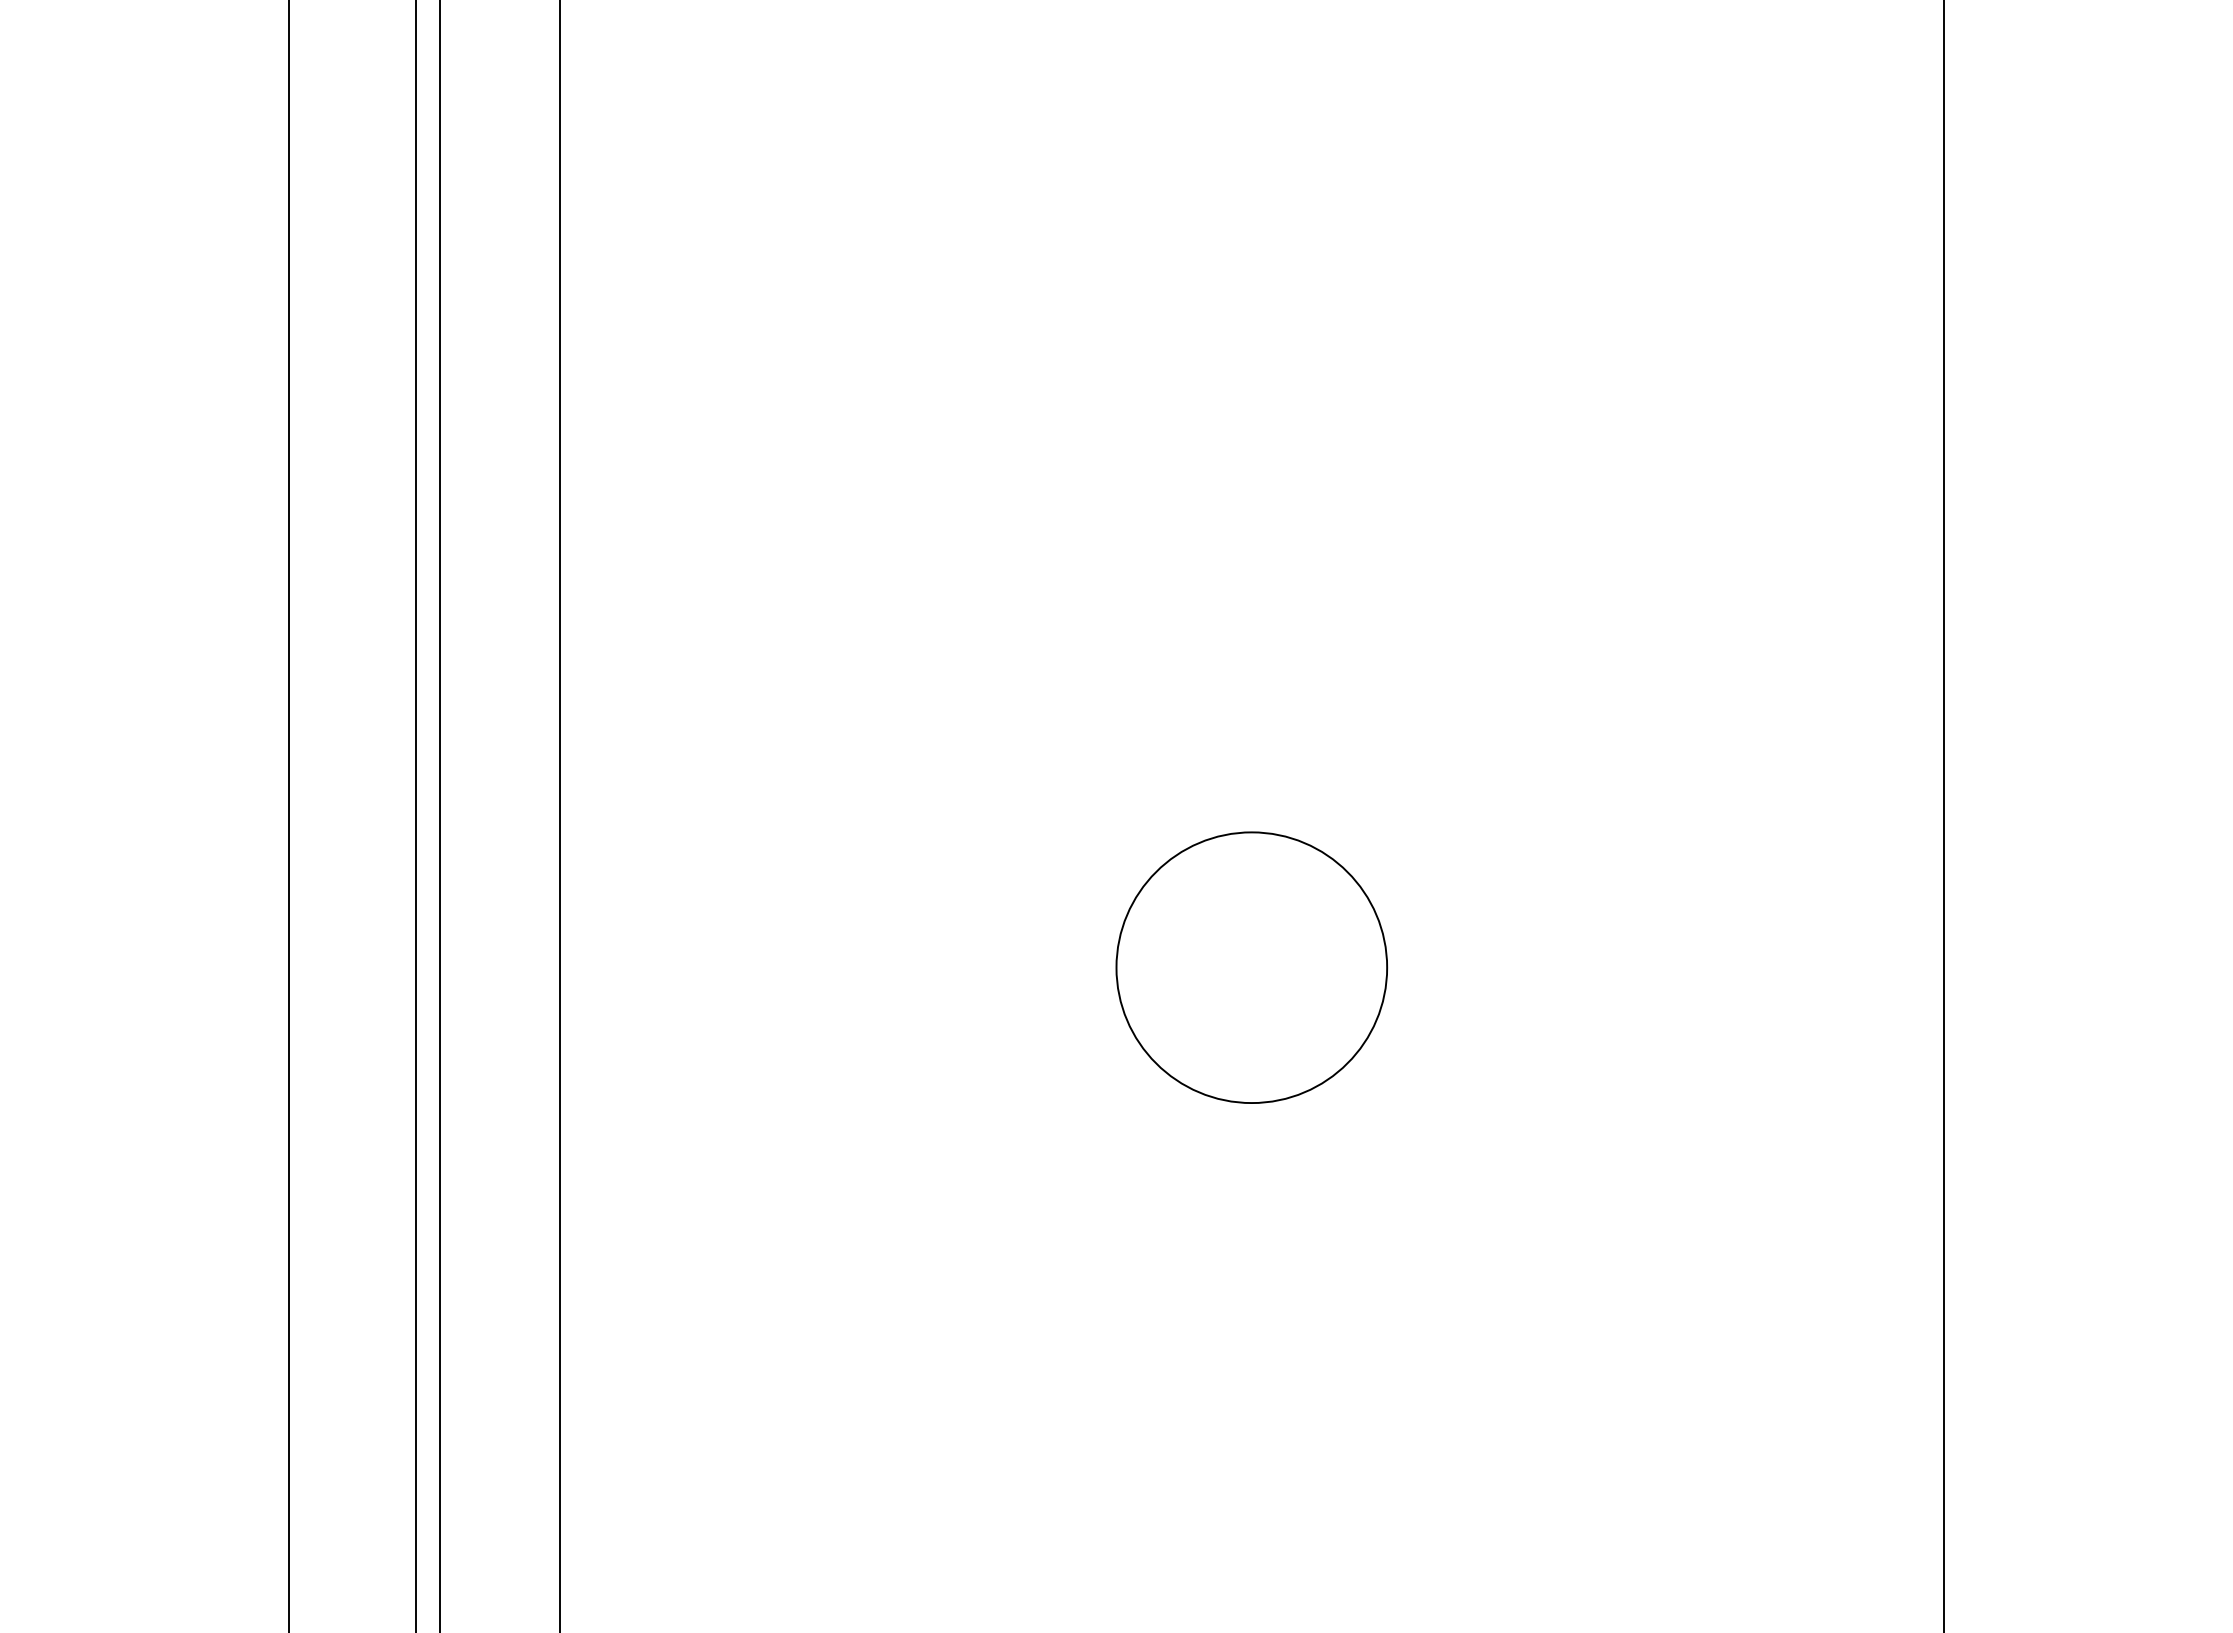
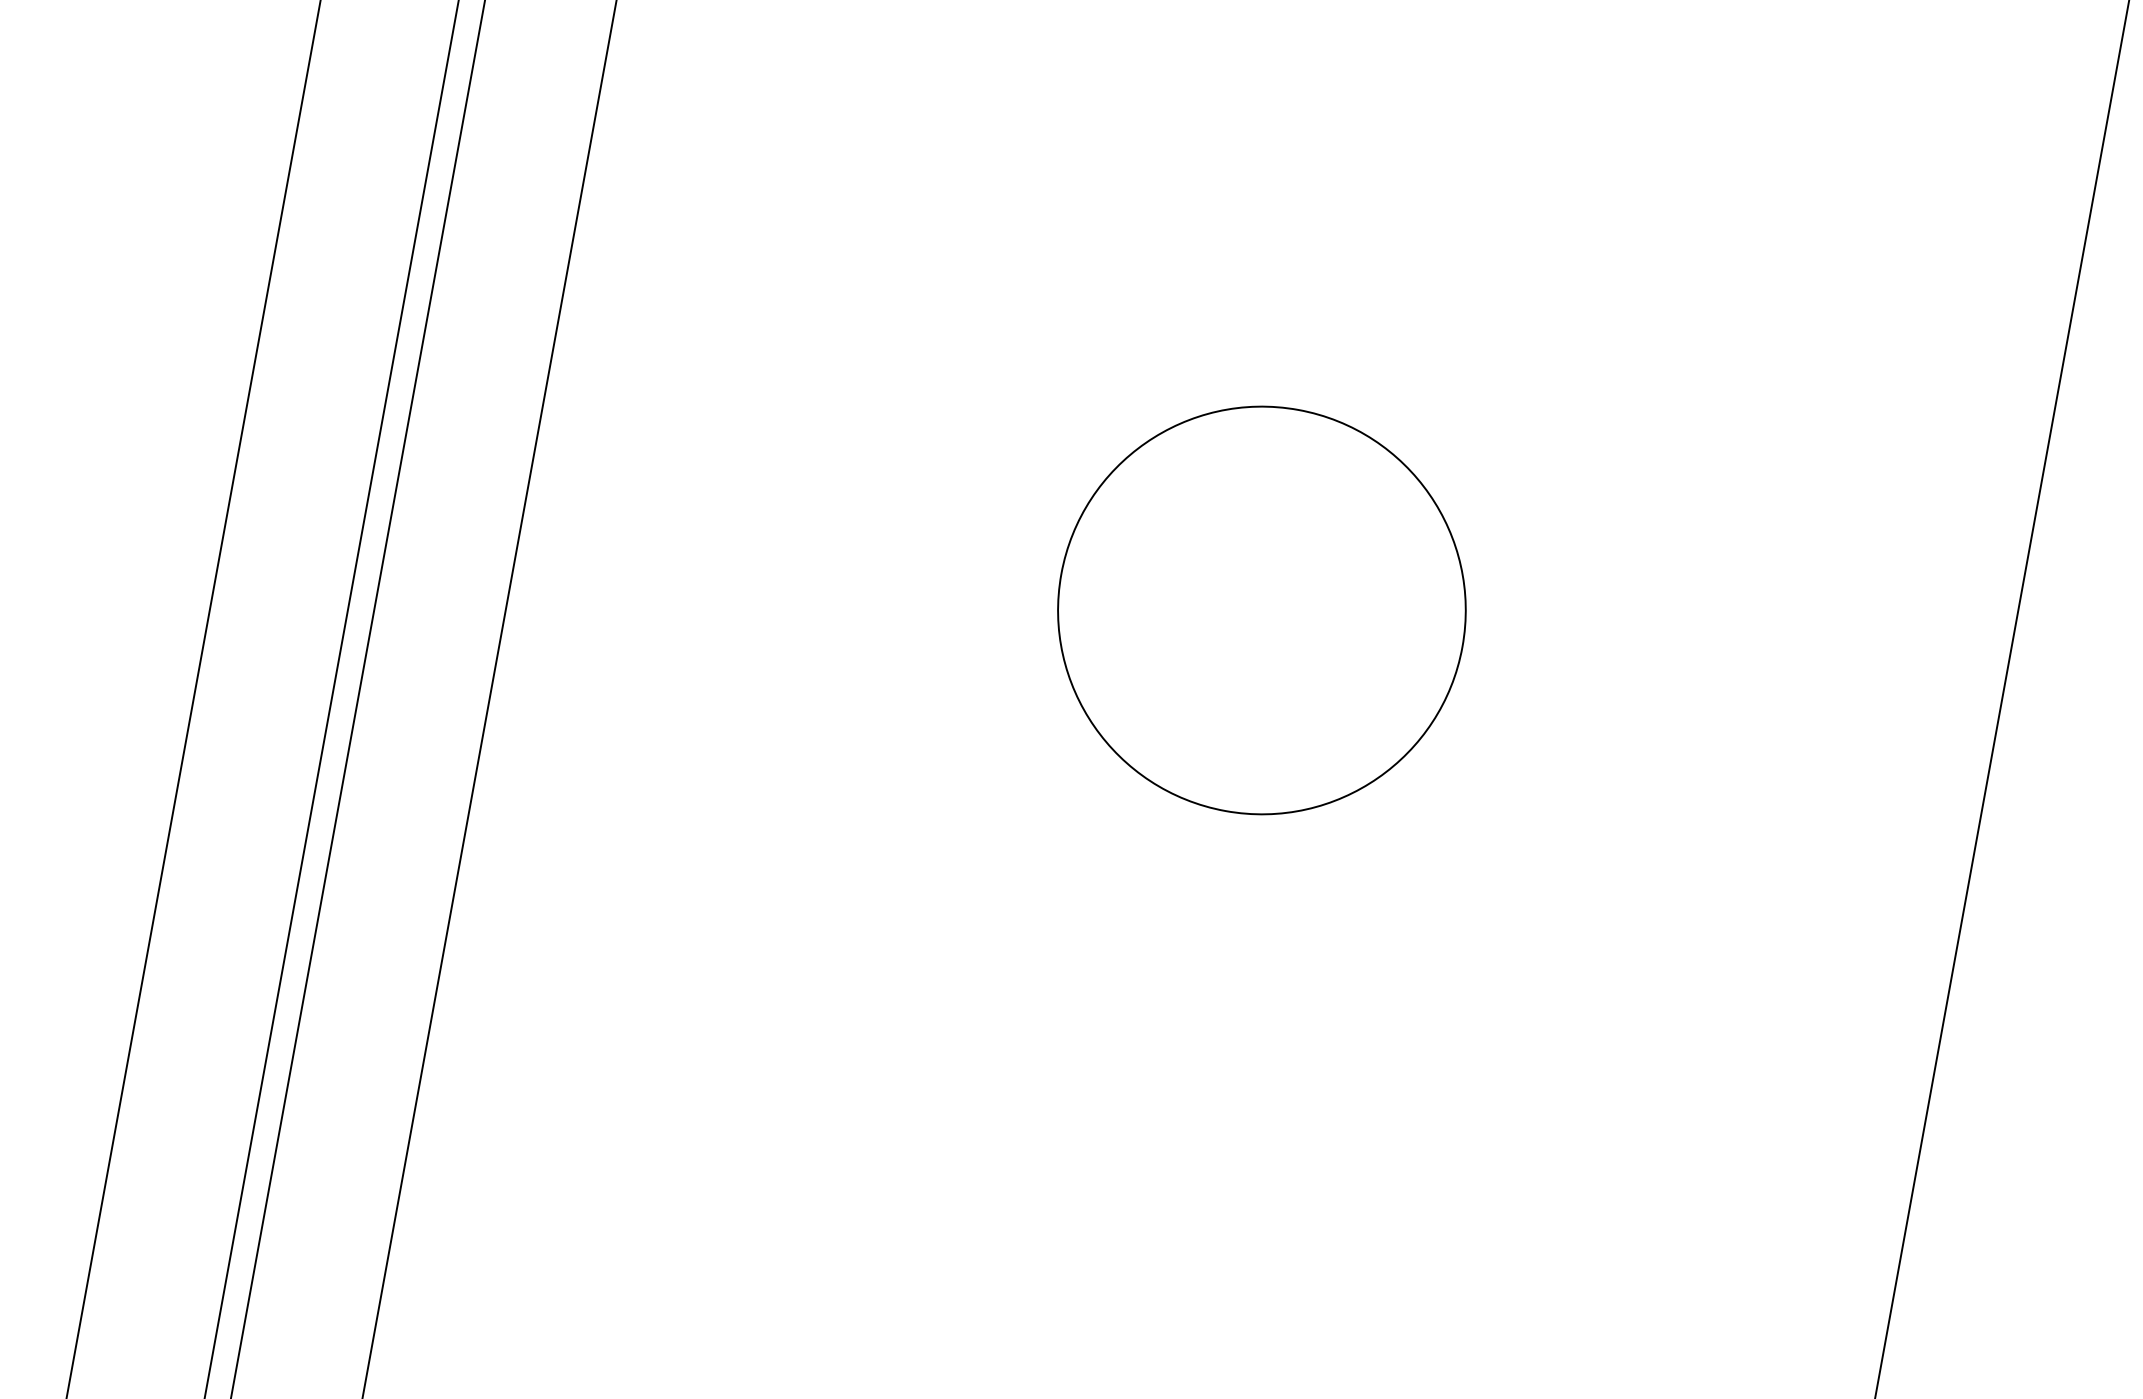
circle: (1251, 967) -> (1261, 610), size x1.4

